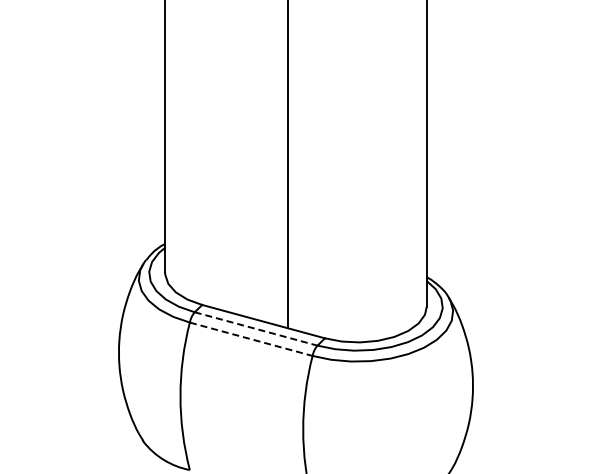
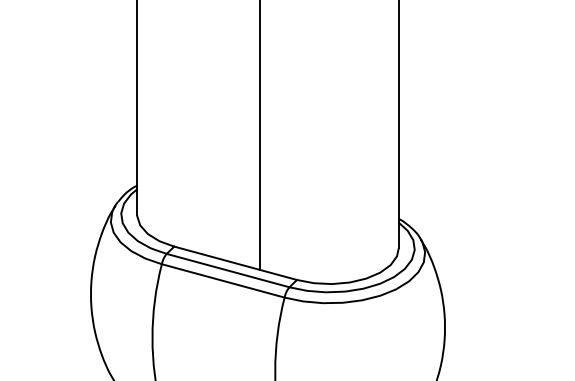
line: (256, 328) -> (228, 270), dashed -> solid
line: (251, 339) -> (223, 281), dashed -> solid

